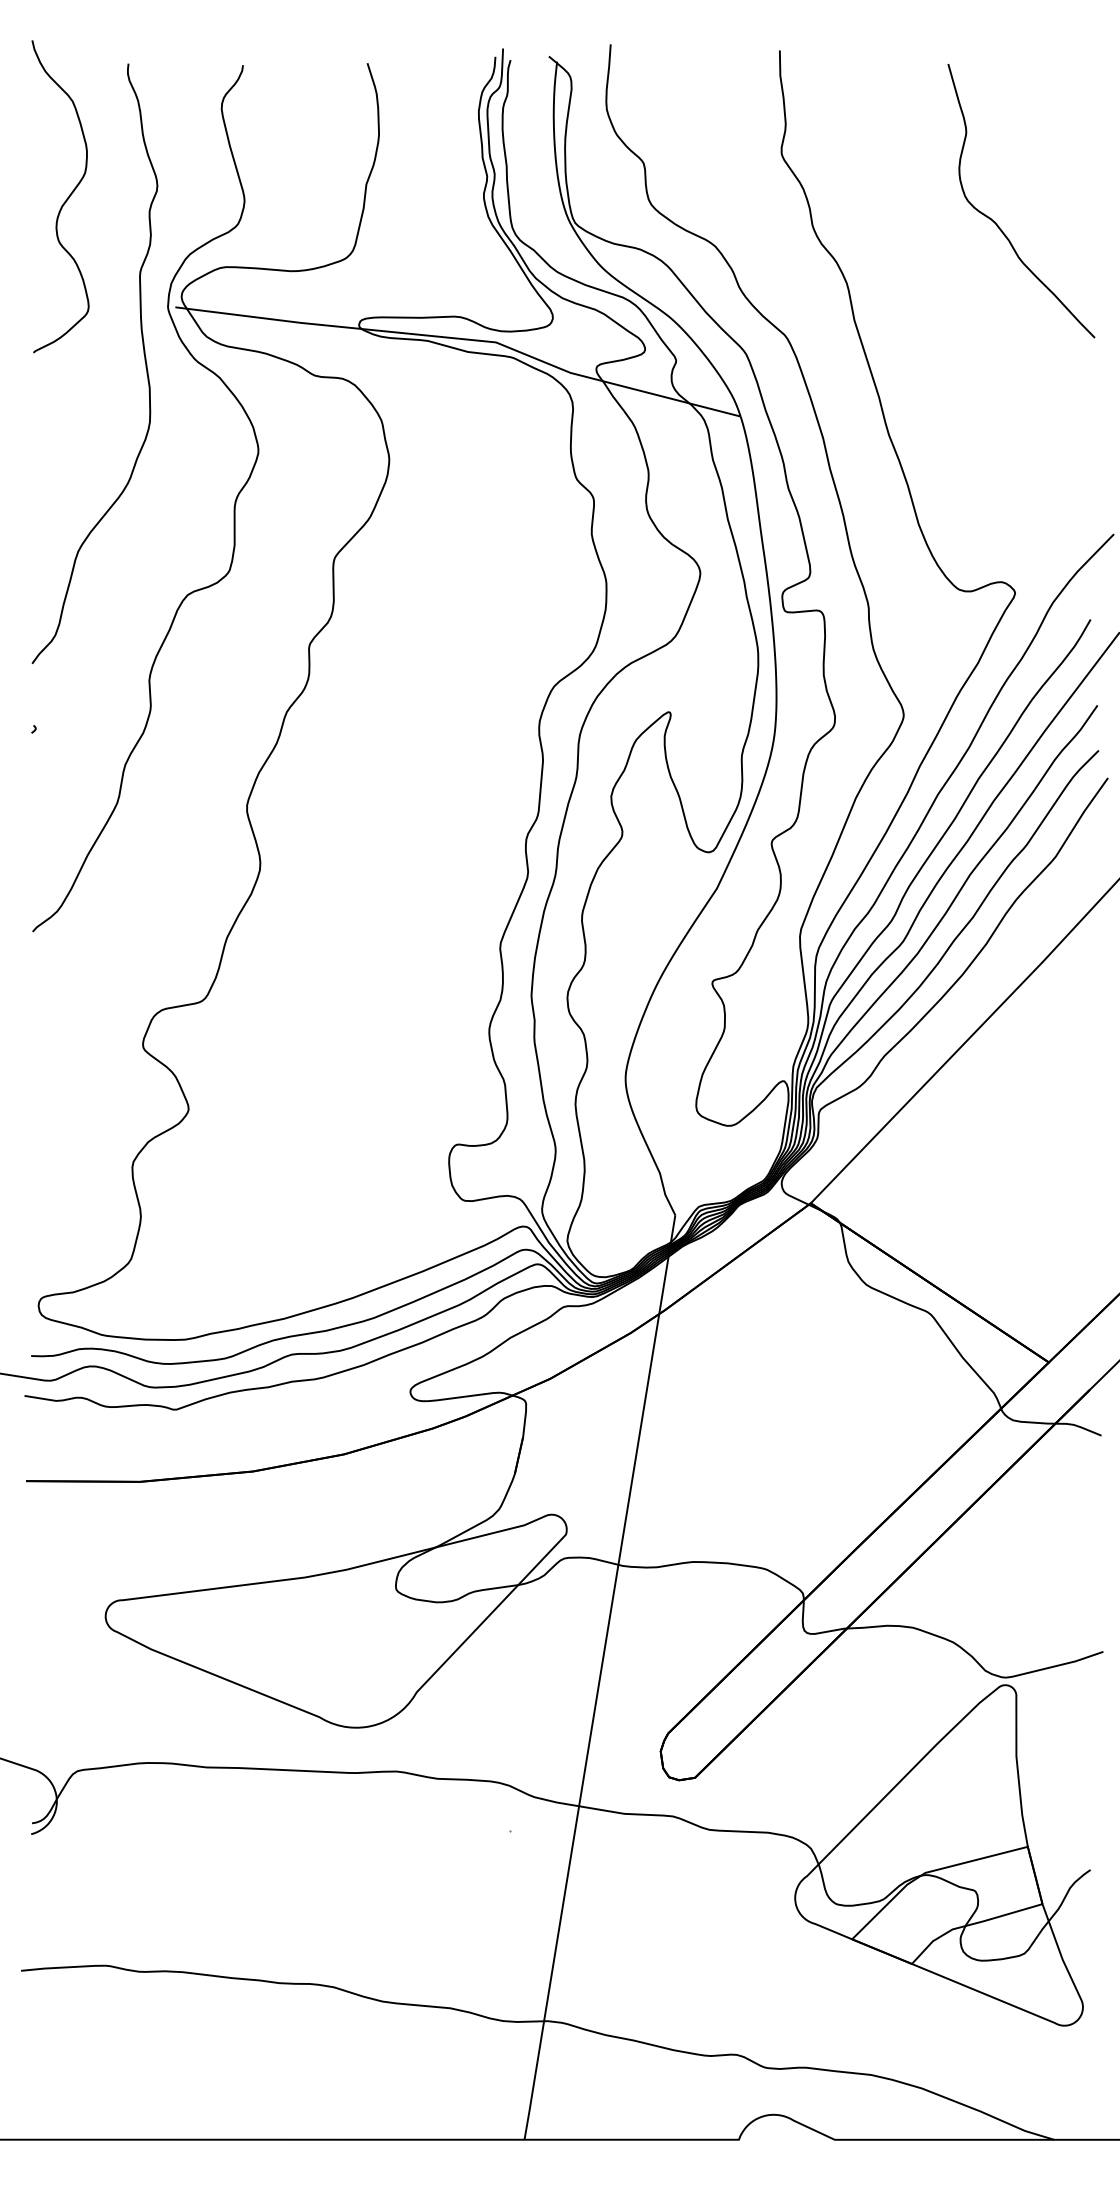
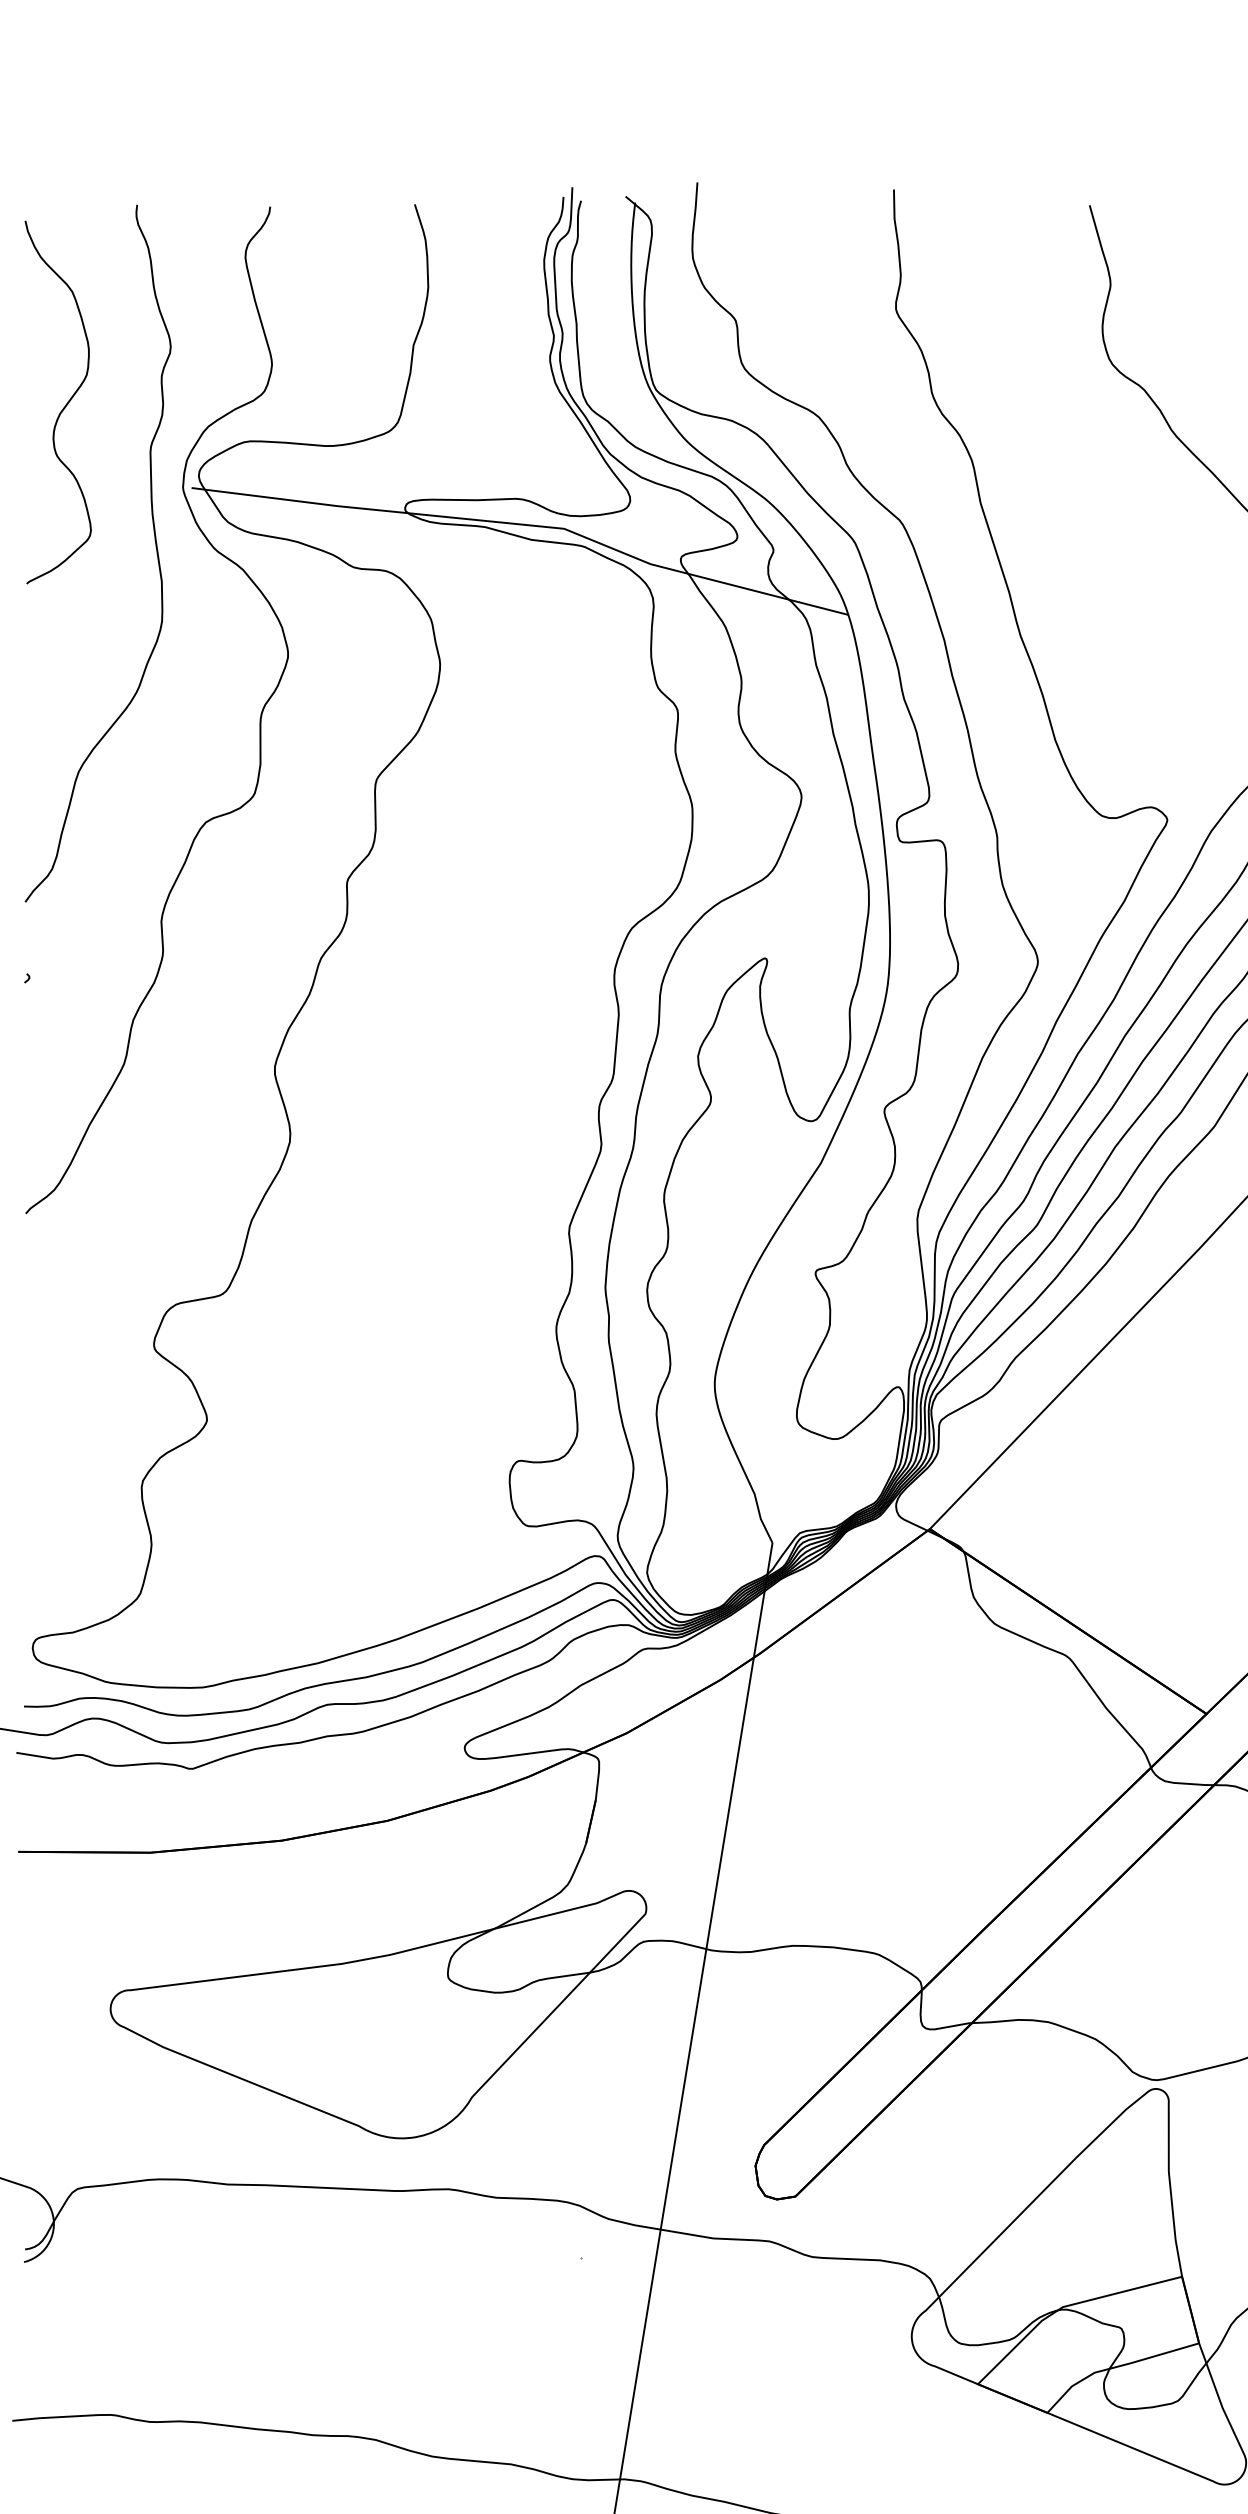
curve: (66, 198) -> (65, 404), moved

